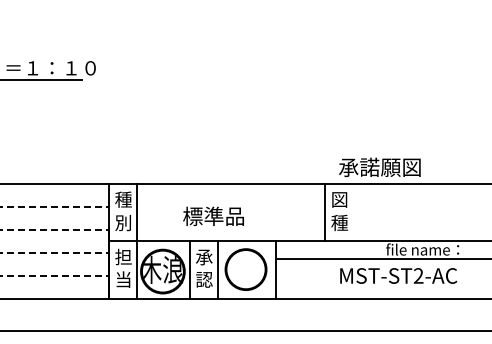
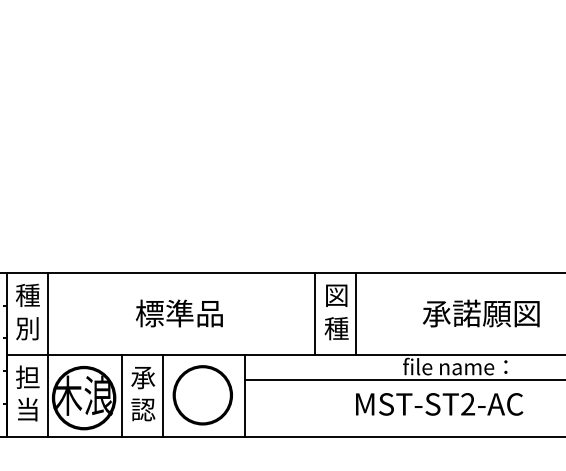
text: (379, 167) -> (480, 313), moved
line: (353, 212) -> (356, 313), added
text: (213, 215) -> (179, 312), moved
text: (398, 275) -> (439, 403), moved

